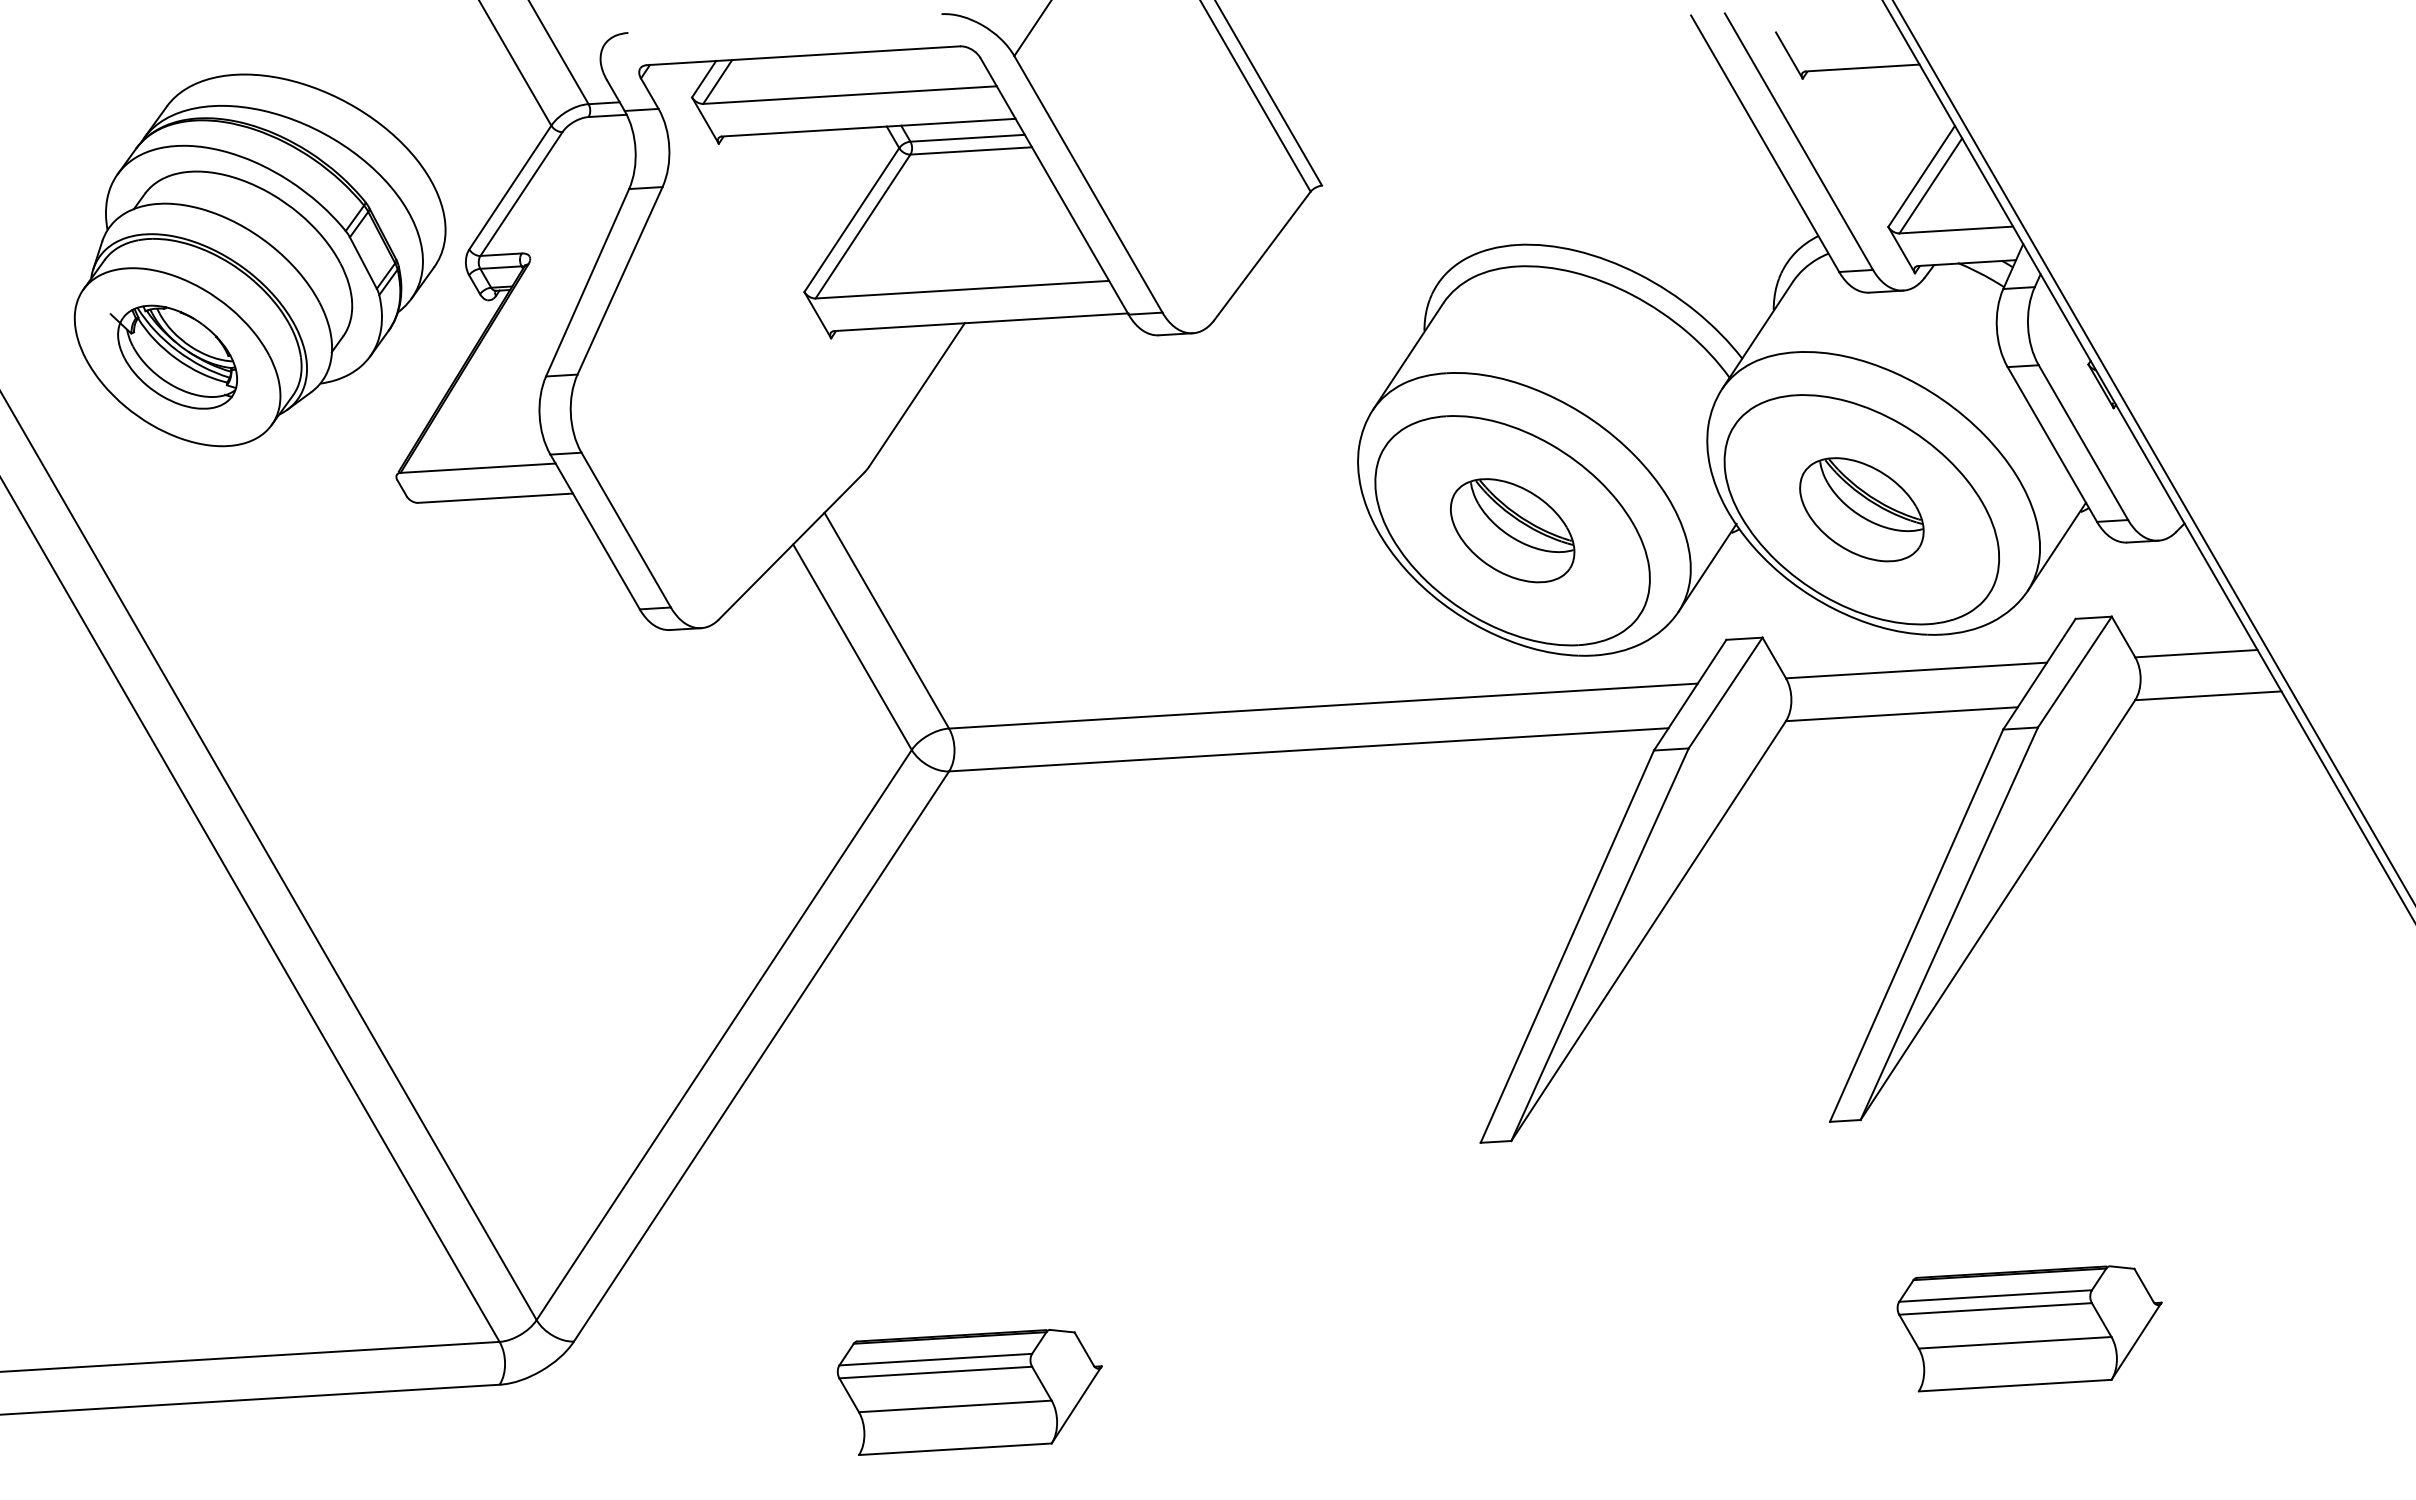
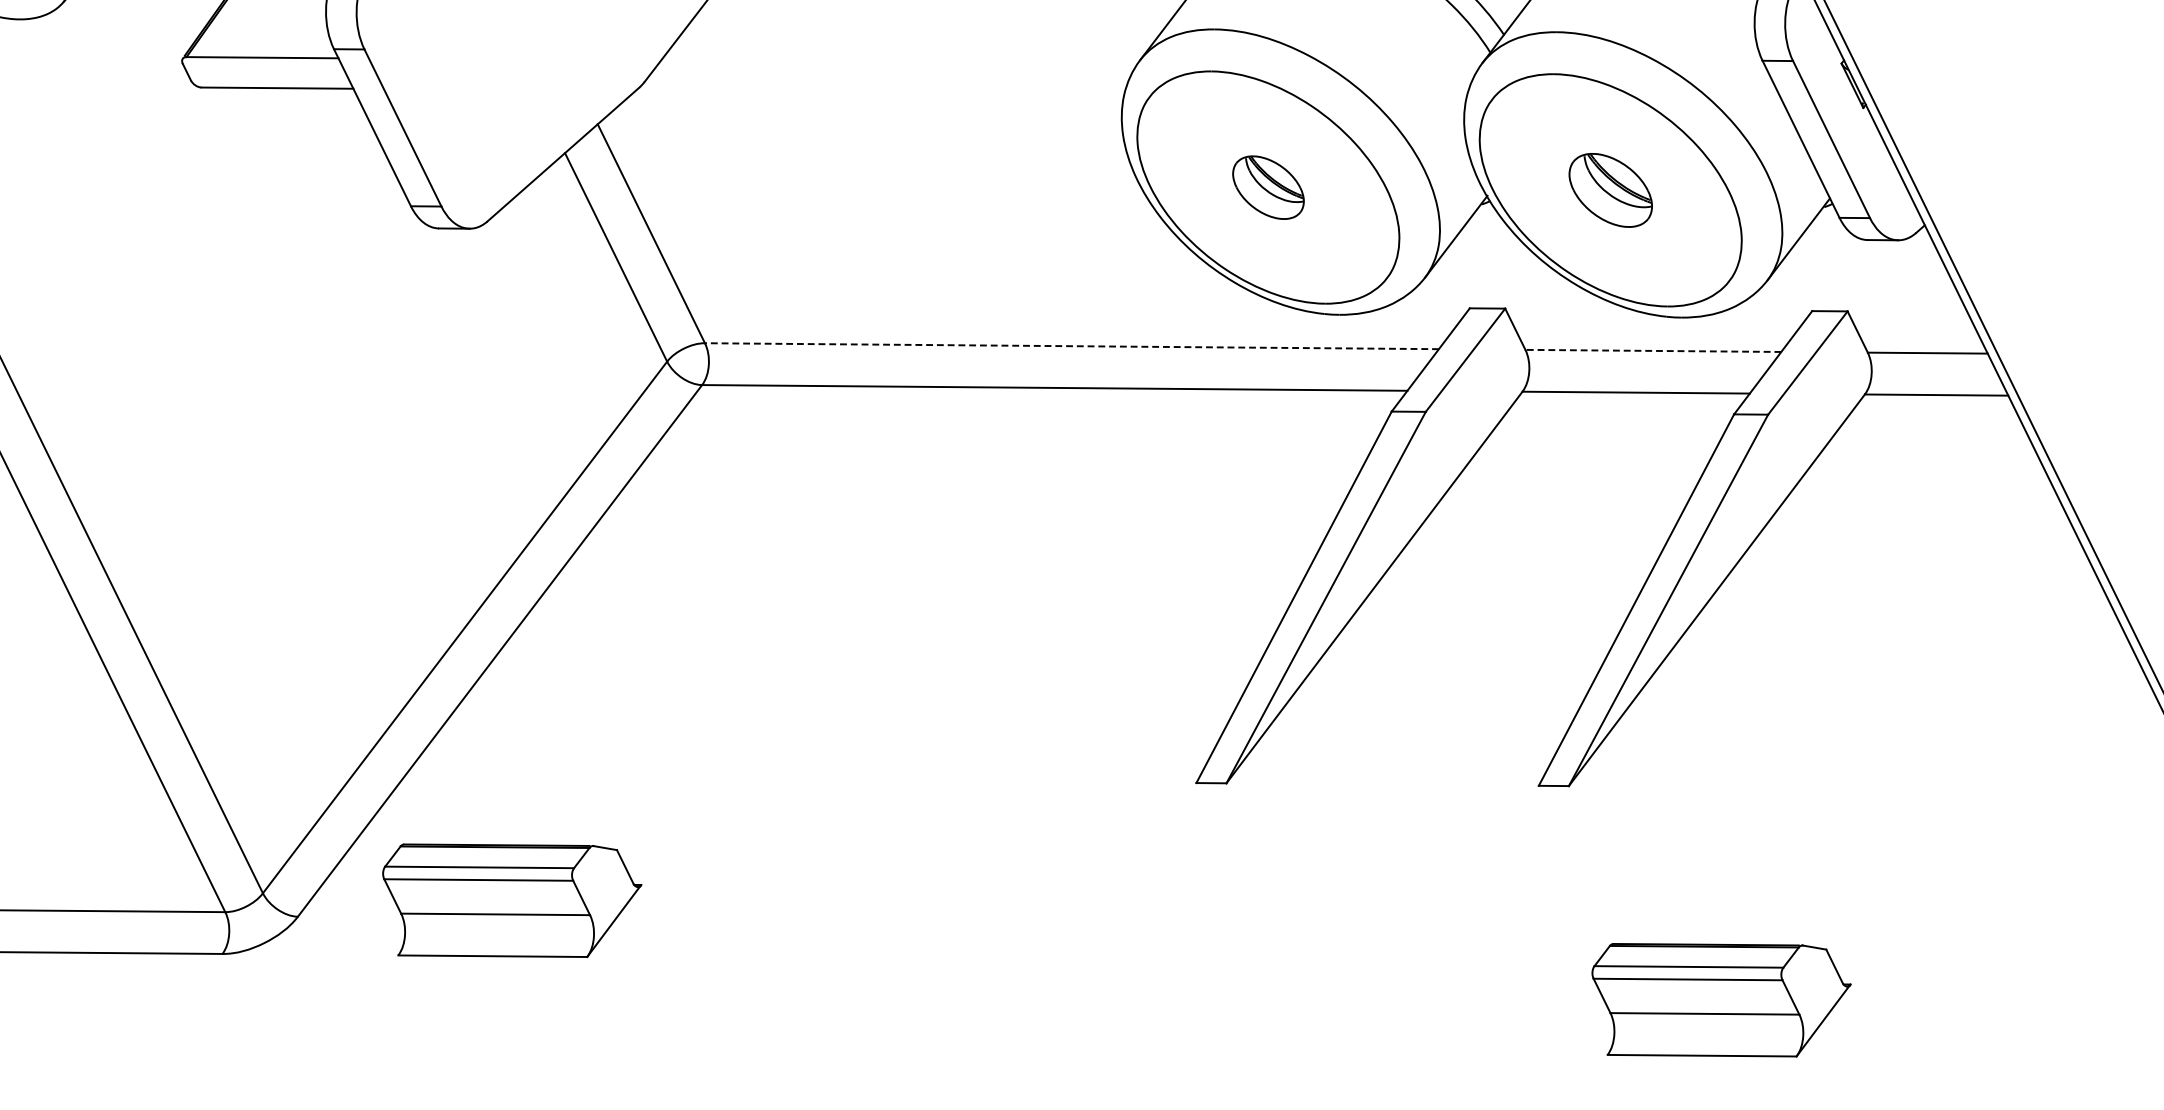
part: (1861, 509) -> (1610, 190), size x0.7
part: (1512, 530) -> (1268, 187), size x0.6
line: (1916, 670) -> (1653, 350), solid -> dashed
line: (1322, 706) -> (1071, 346), solid -> dashed
part: (969, 1392) -> (510, 901), moved

